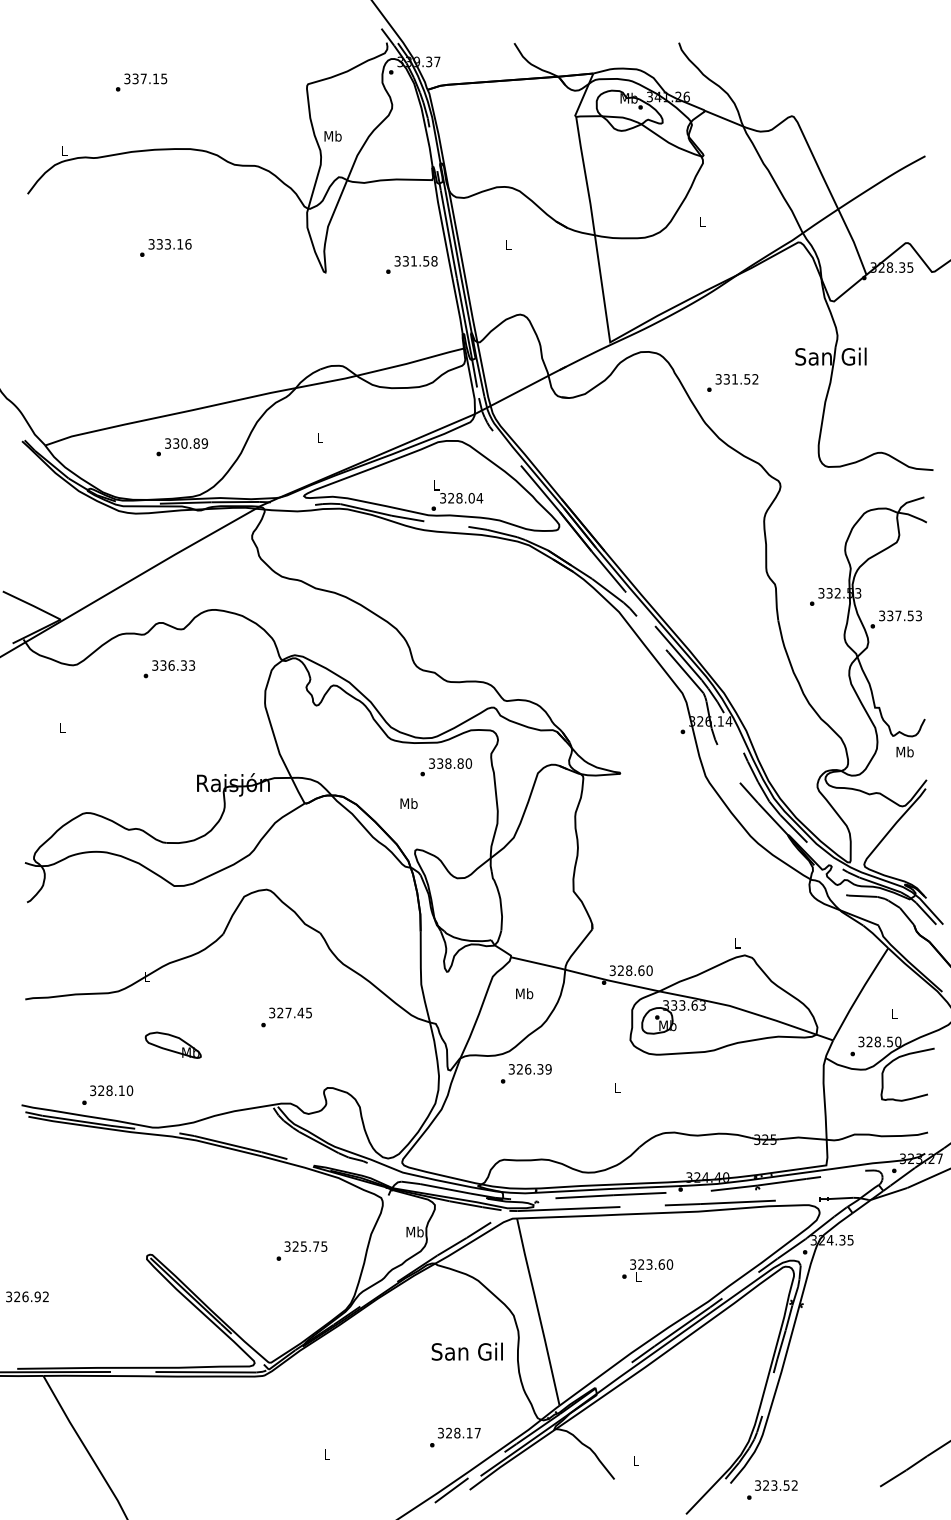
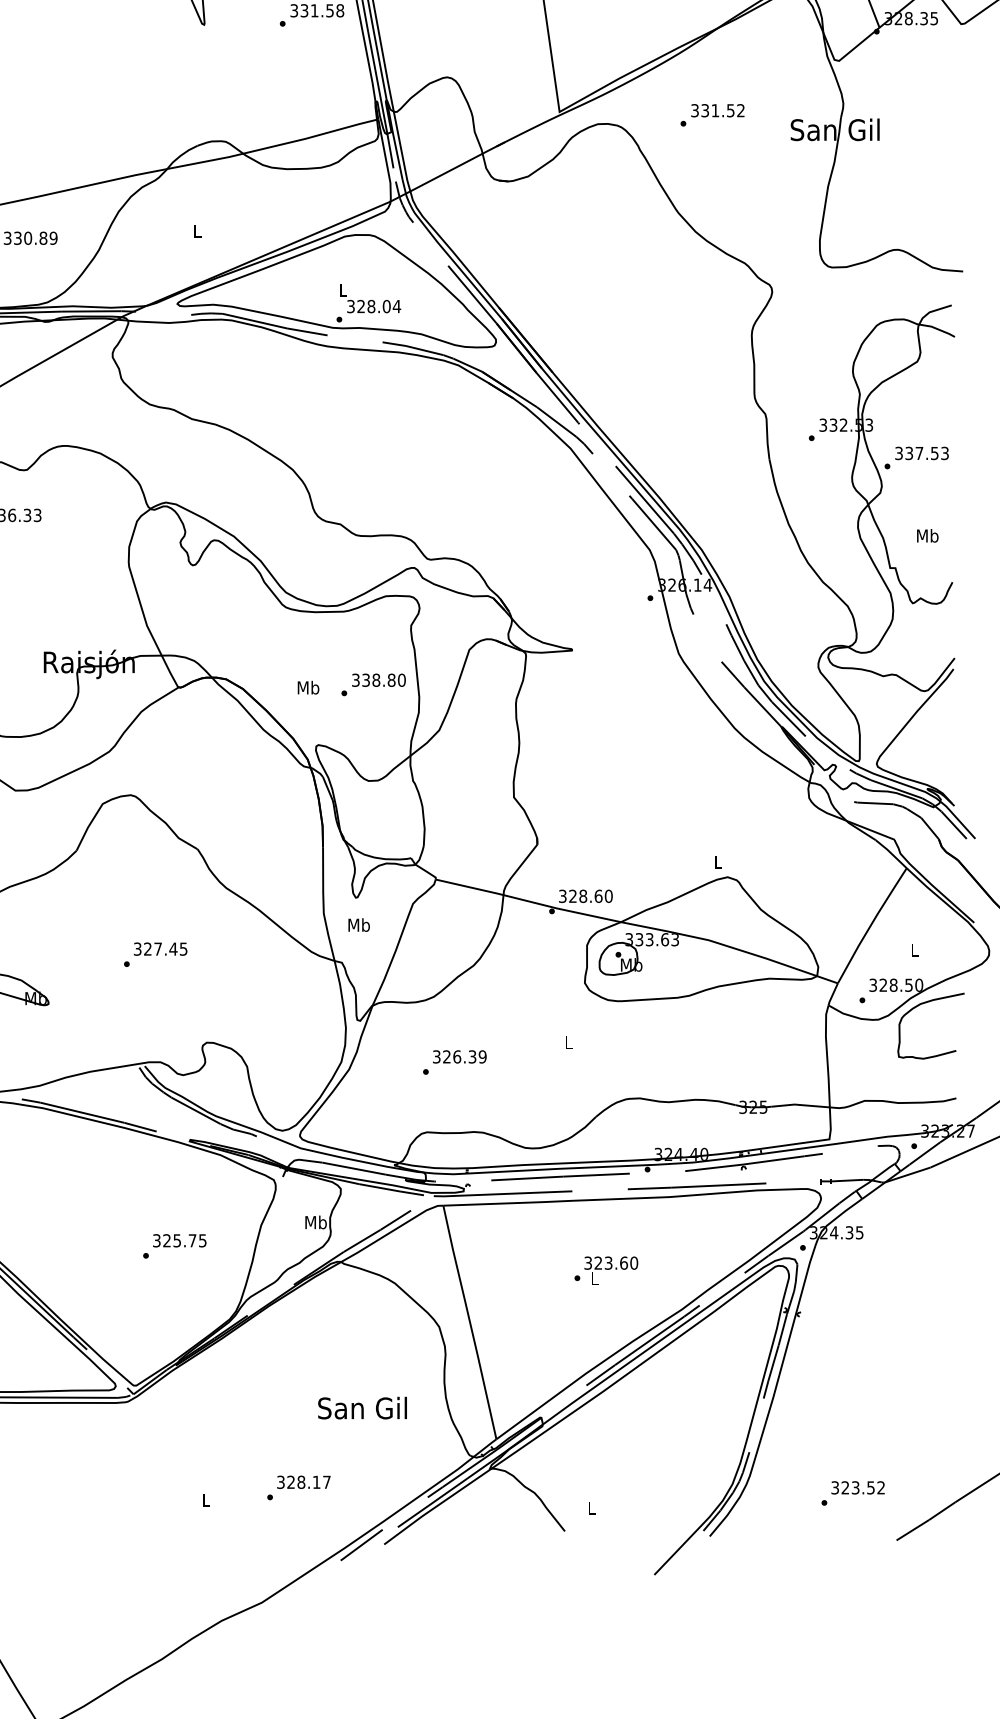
text: (732, 382) -> (712, 114), moved
text: (904, 751) -> (926, 535), moved
text: (446, 767) -> (373, 685), moved
text: (524, 993) -> (359, 924), moved
text: (526, 1073) -> (455, 1062), moved
text: (466, 1351) -> (361, 1407), moved
text: (455, 1437) -> (299, 1487), moved
text: (772, 1489) -> (853, 1492), moved

